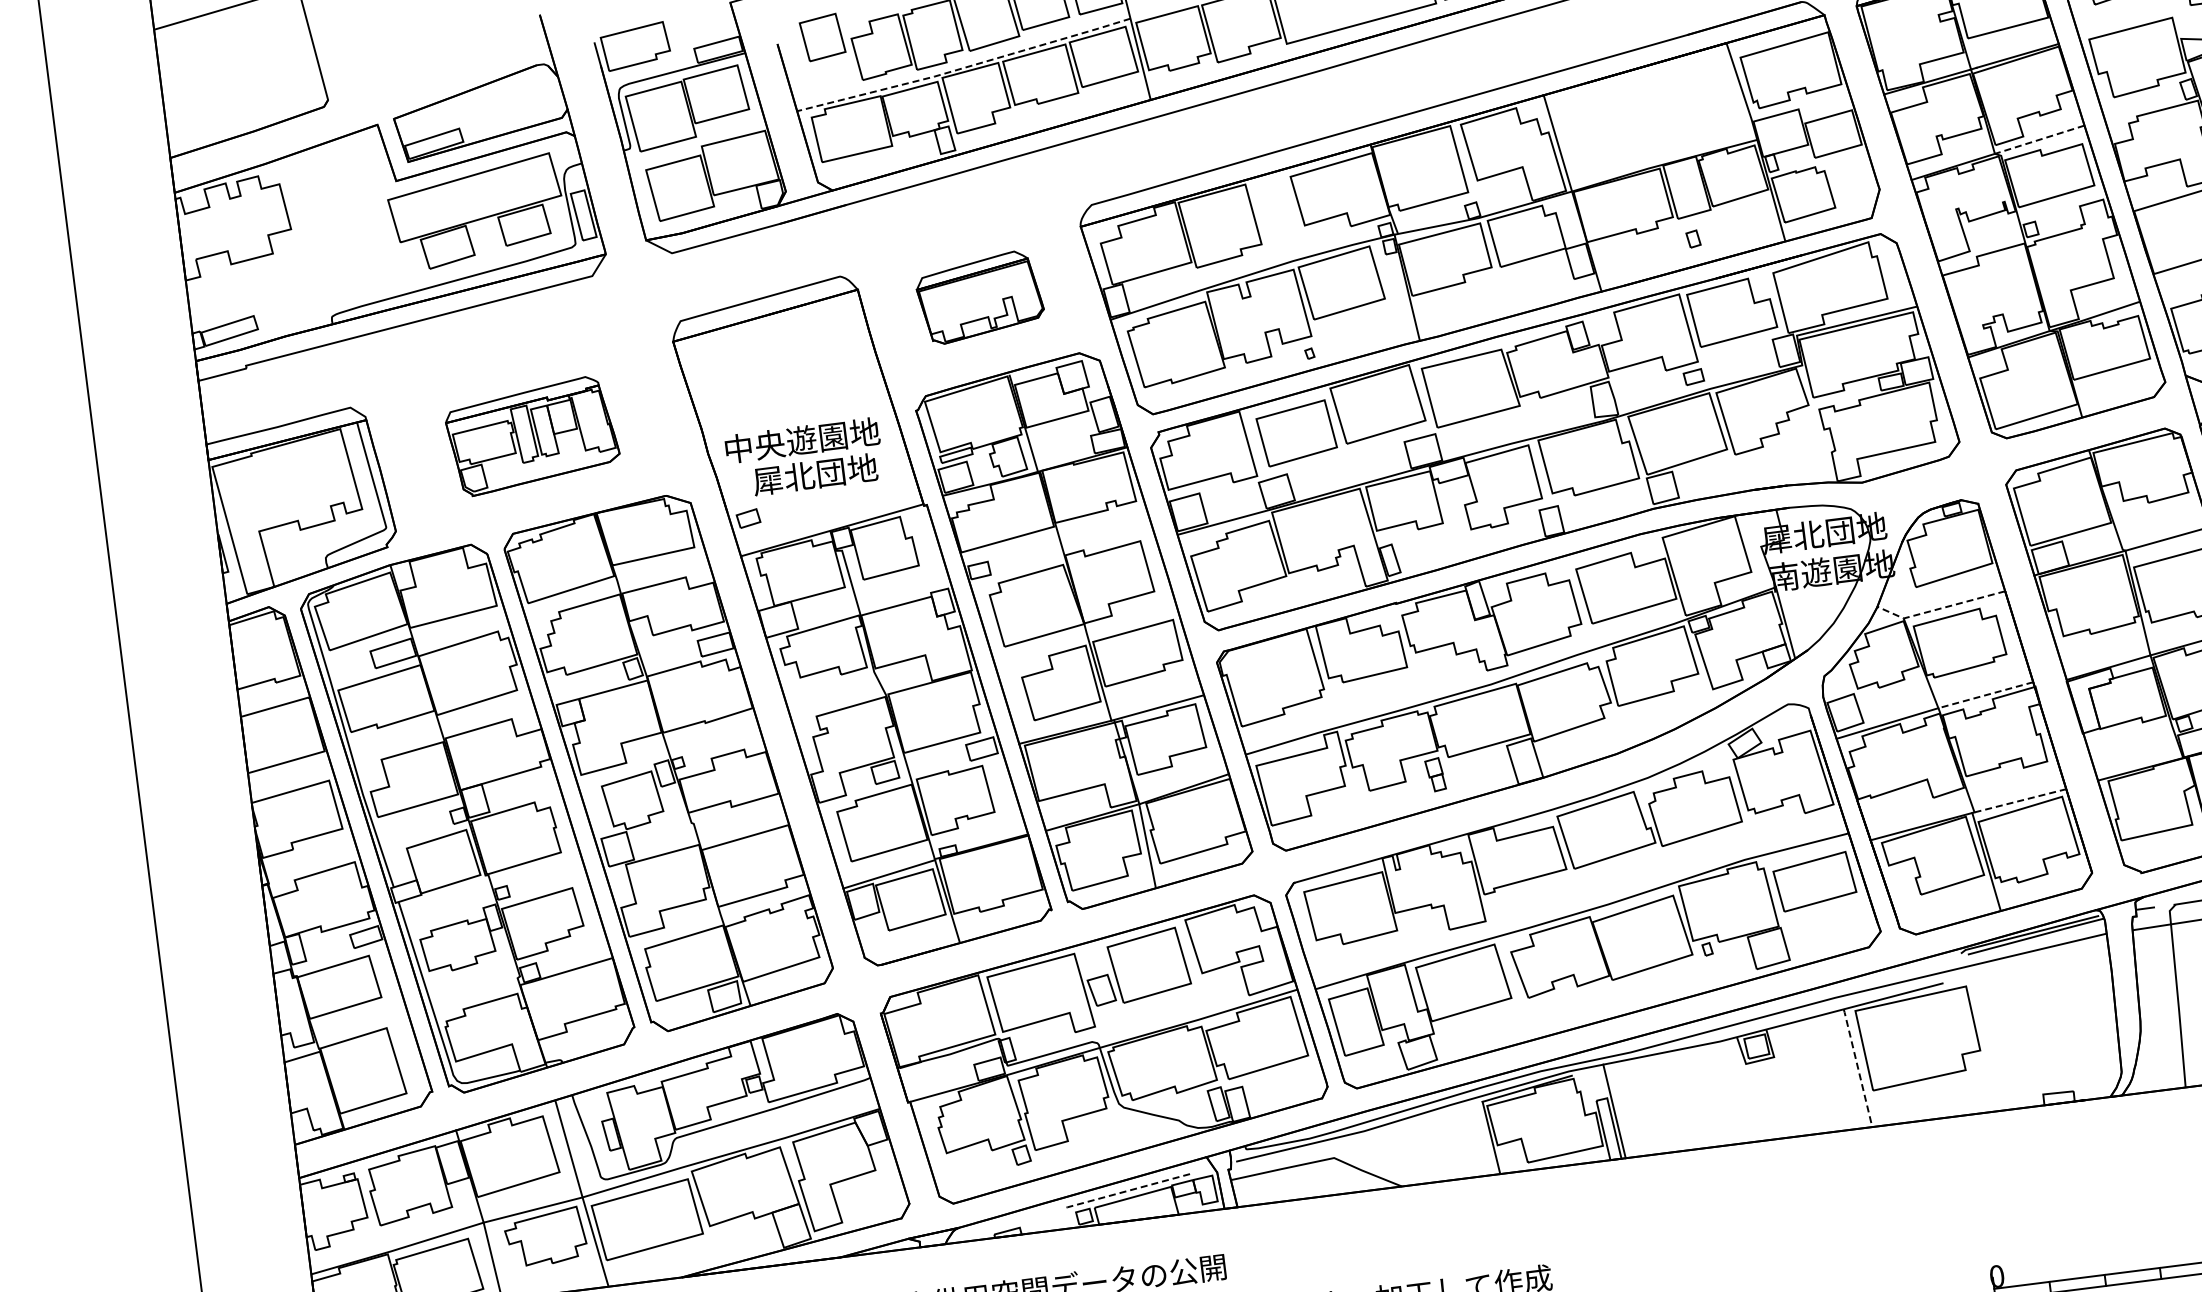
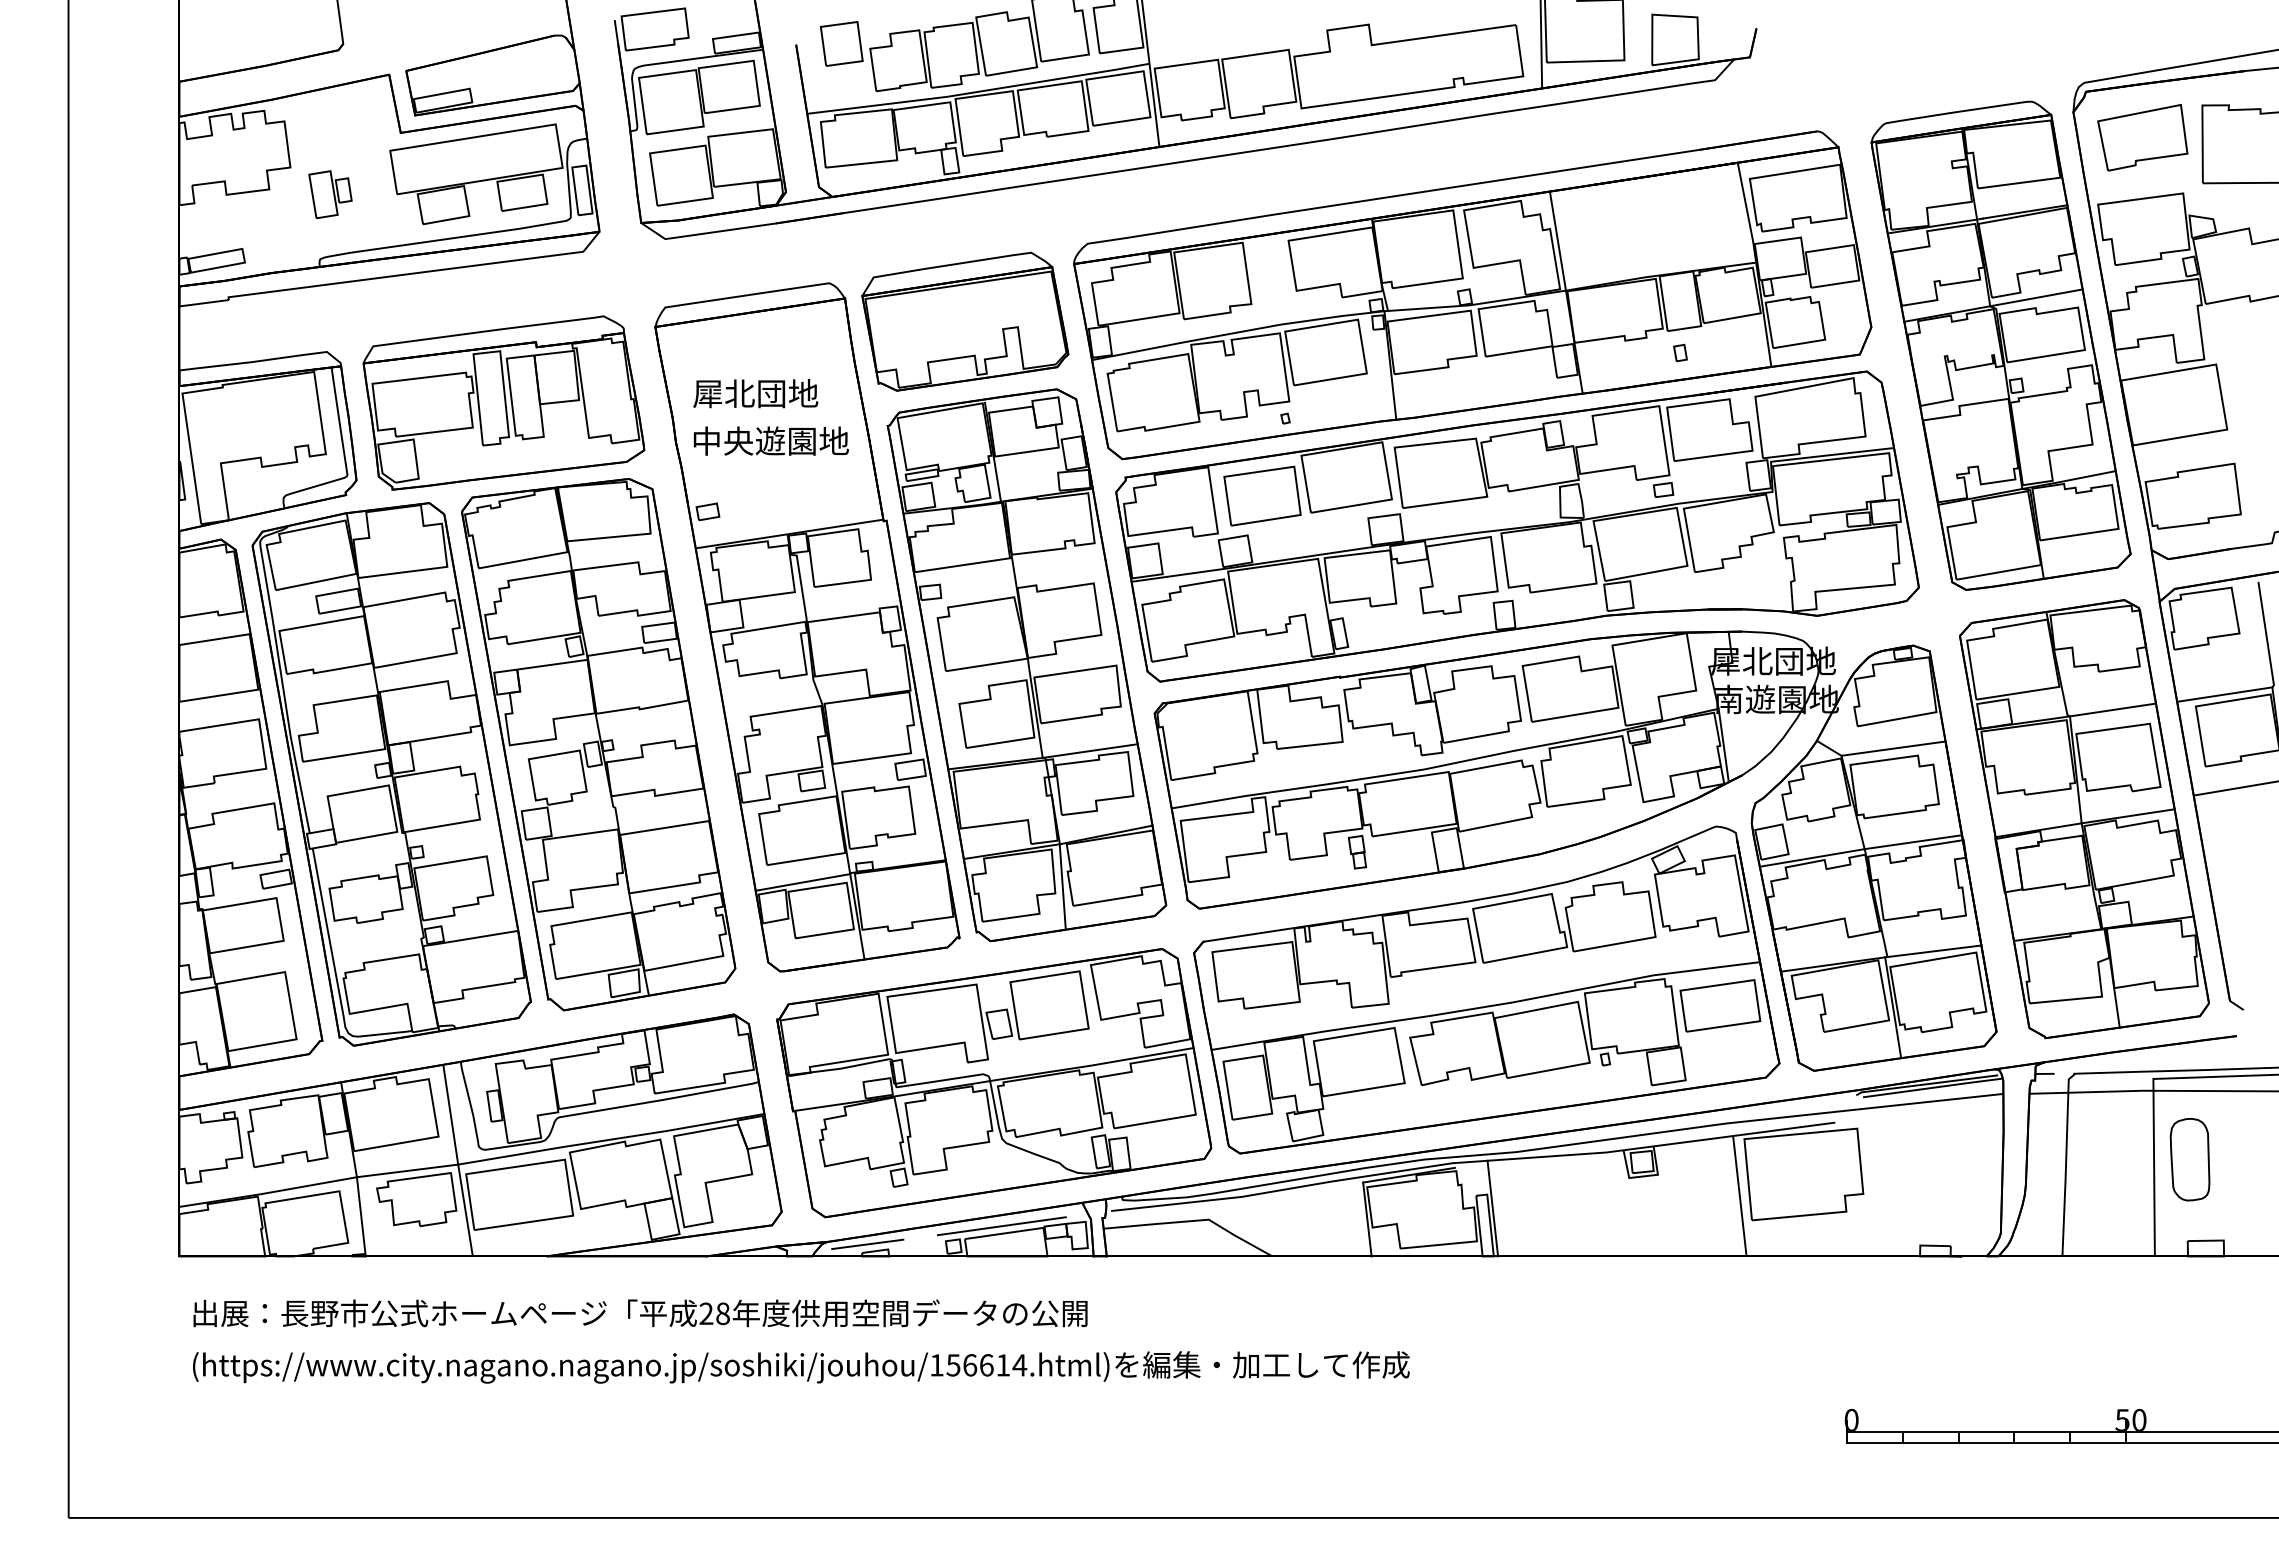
line: (964, 67) -> (978, 91), dashed -> solid
line: (2039, 139) -> (2036, 297), dashed -> solid
part: (334, 250) -> (330, 194), added
part: (980, 297) -> (965, 321), size x1.67
part: (531, 435) -> (503, 402), size x1.67
text: (815, 474) -> (755, 393), moved
line: (1939, 608) -> (1878, 750), dashed -> solid
line: (1985, 695) -> (1912, 842), dashed -> solid
line: (2020, 800) -> (1934, 951), dashed -> solid
line: (1857, 1067) -> (1739, 1195), dashed -> solid
line: (1128, 1190) -> (1000, 1226), dashed -> solid
line: (998, 1225) -> (867, 1244), added

